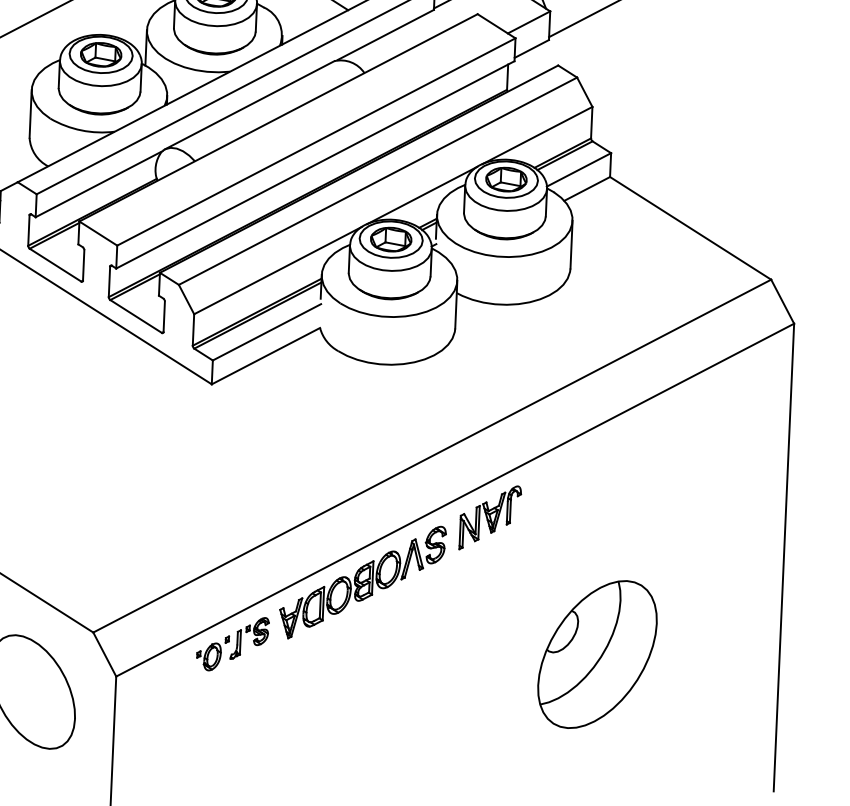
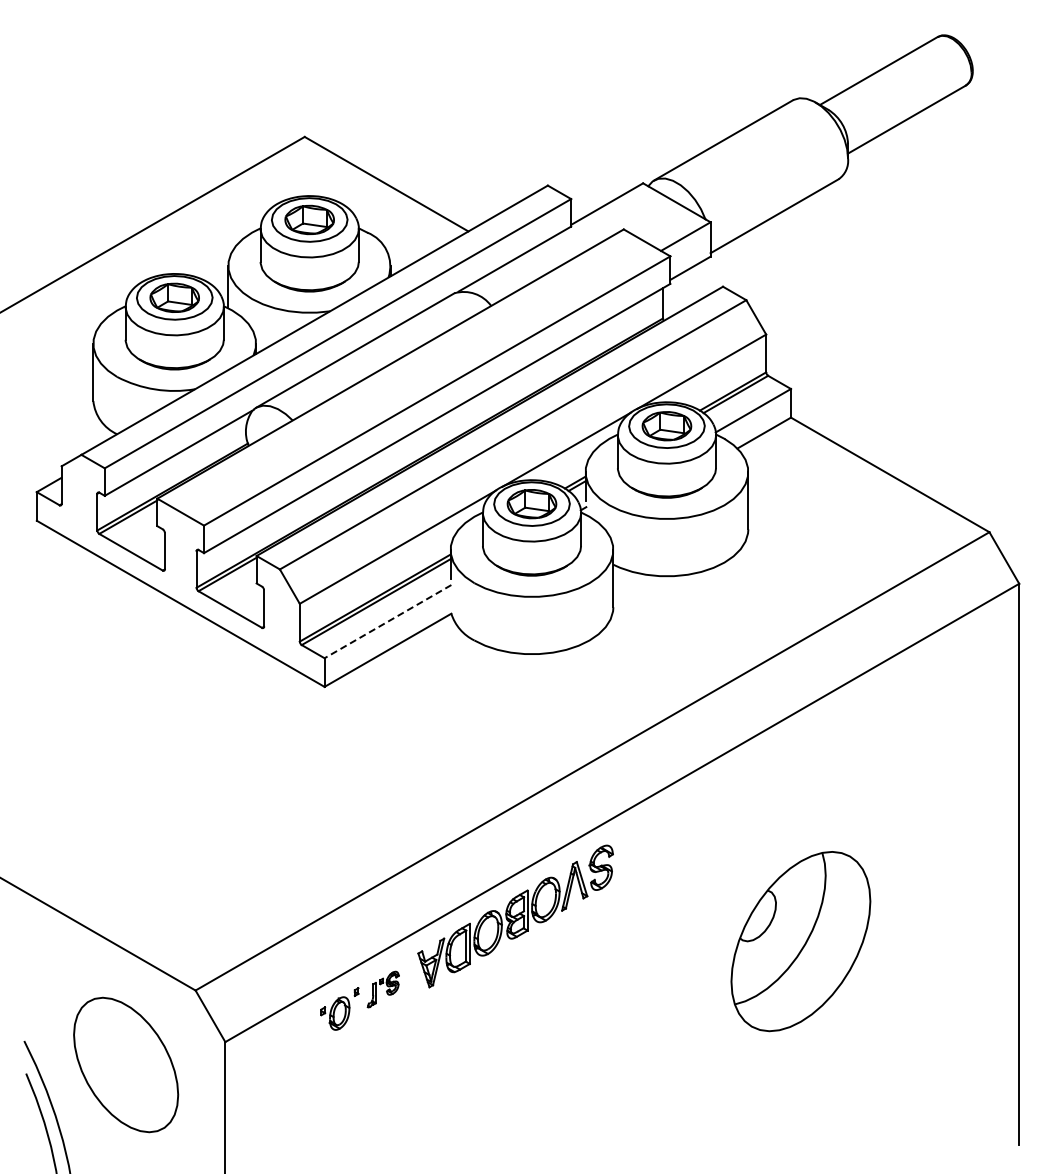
line: (266, 332) -> (387, 621), solid -> dashed
part: (489, 517) -> (664, 832), removed
part: (249, 638) -> (383, 989), size x0.7
part: (597, 654) -> (800, 941), moved

